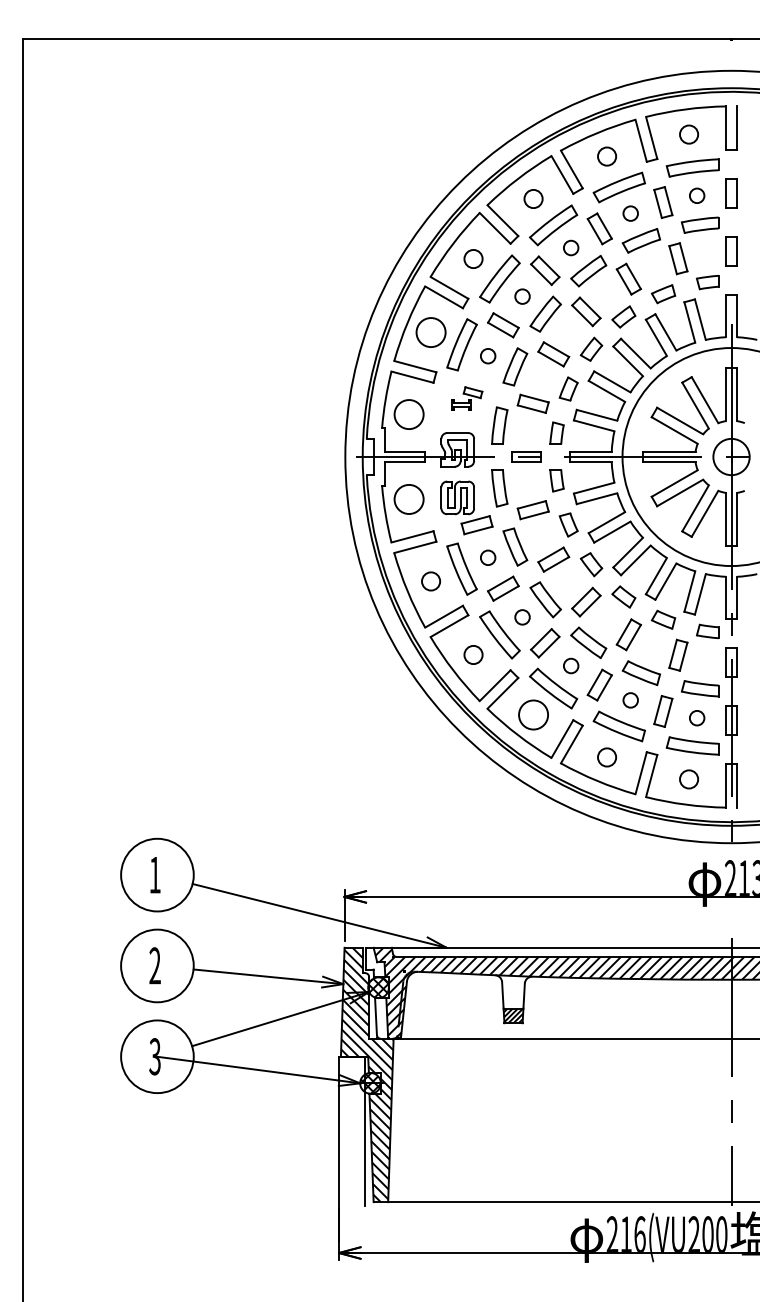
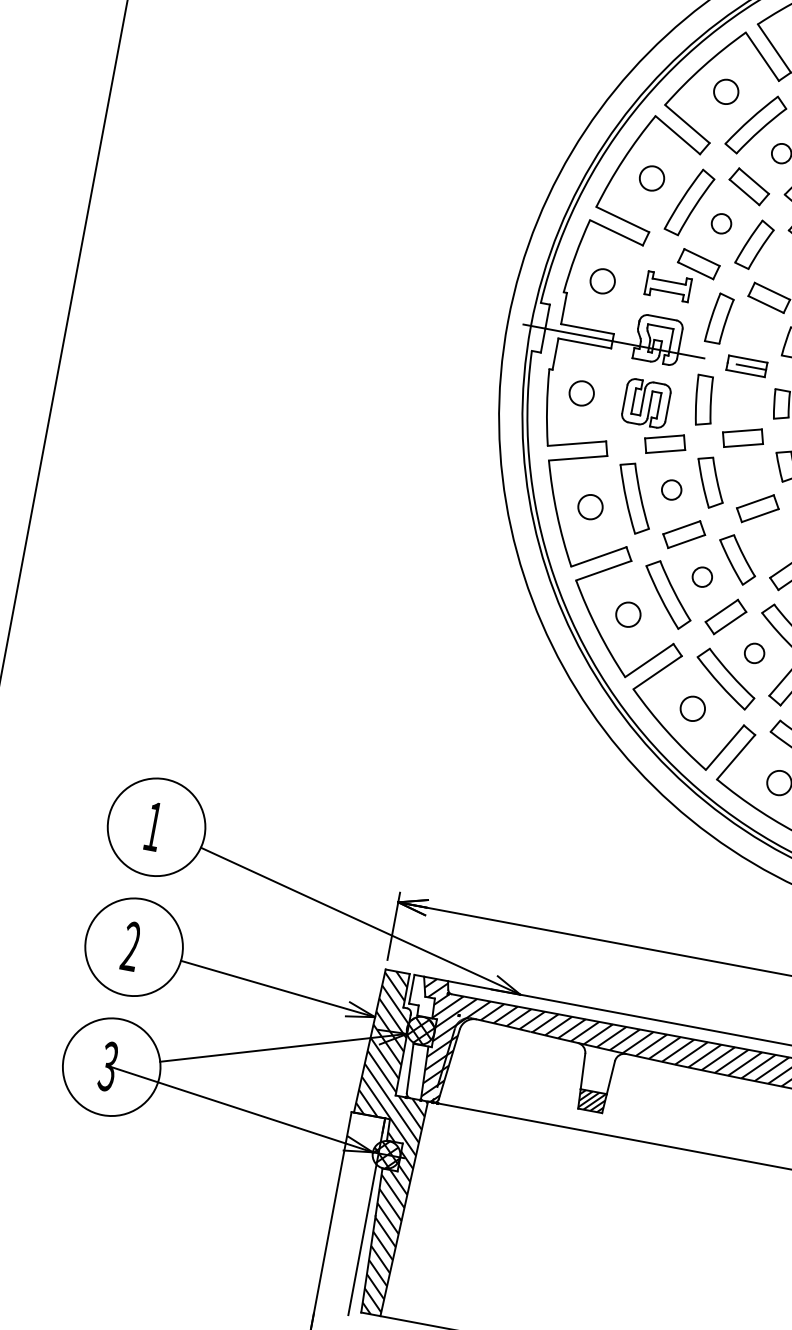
circle: (431, 332) -> (652, 178), size x0.62
part: (466, 398) -> (682, 274), size x1.67
circle: (409, 414) -> (603, 281), size x0.62
circle: (409, 499) -> (582, 393), size x0.62
circle: (533, 714) -> (692, 708), size x0.62

